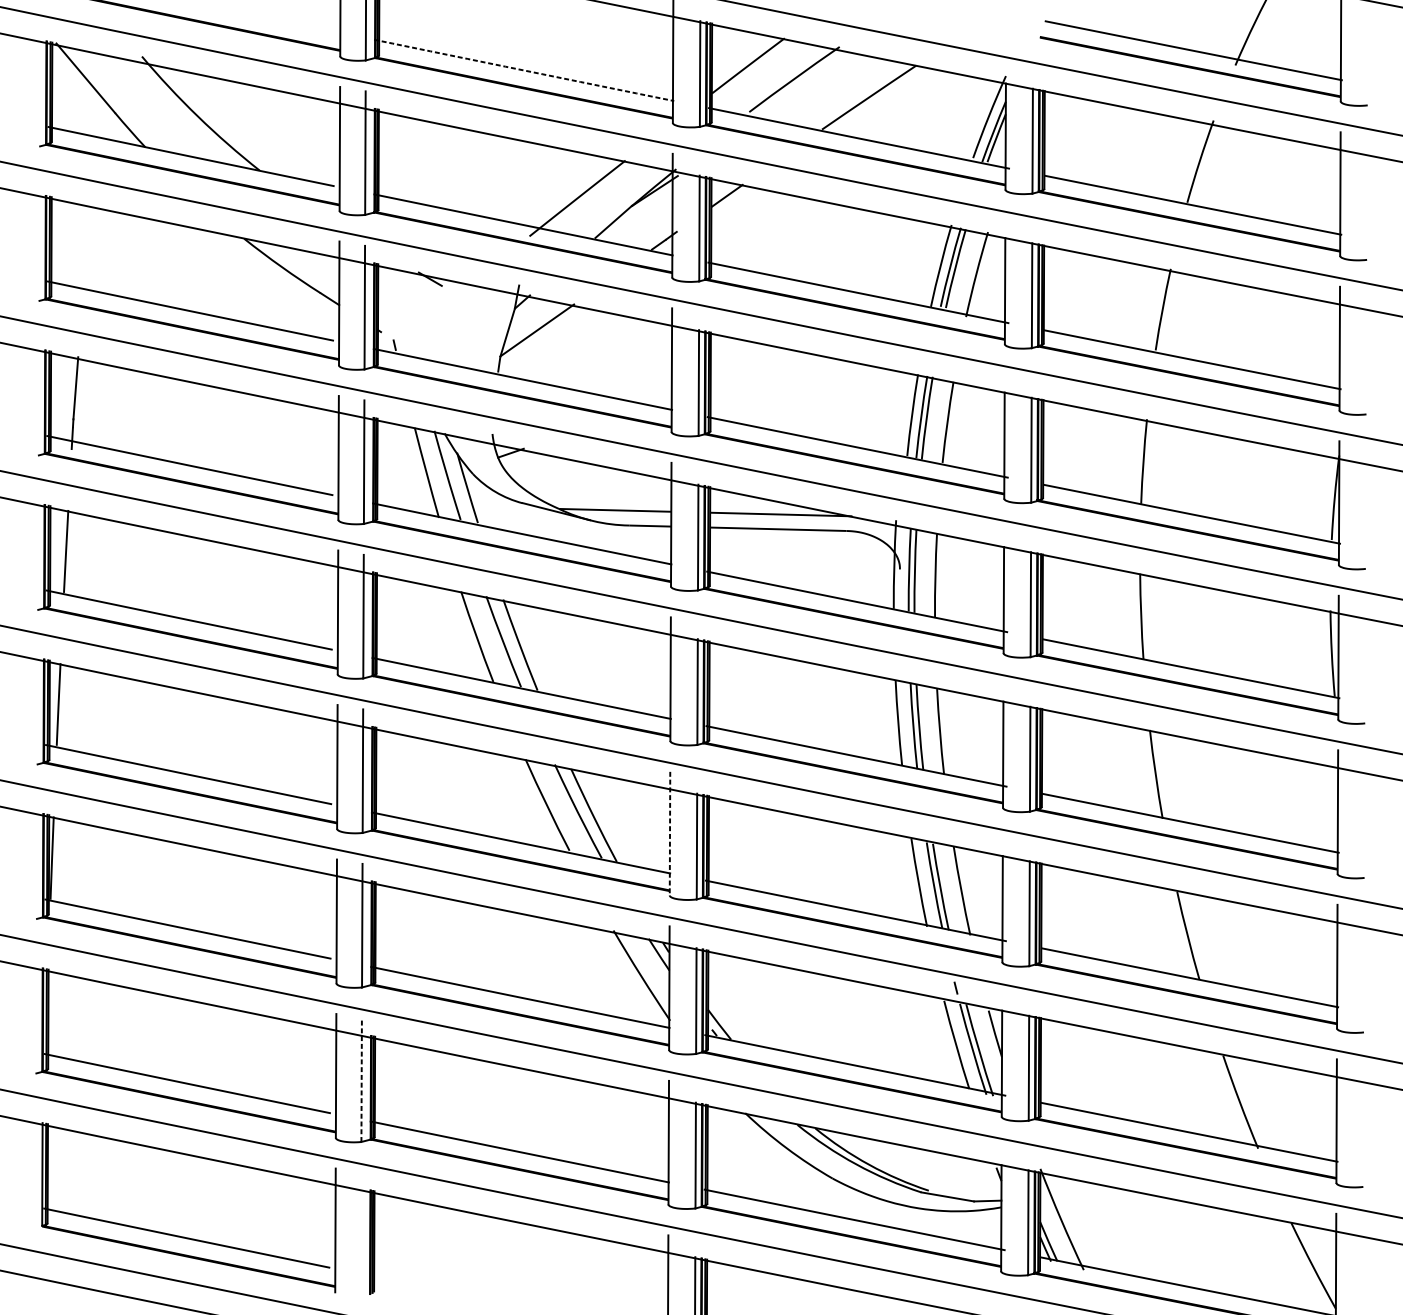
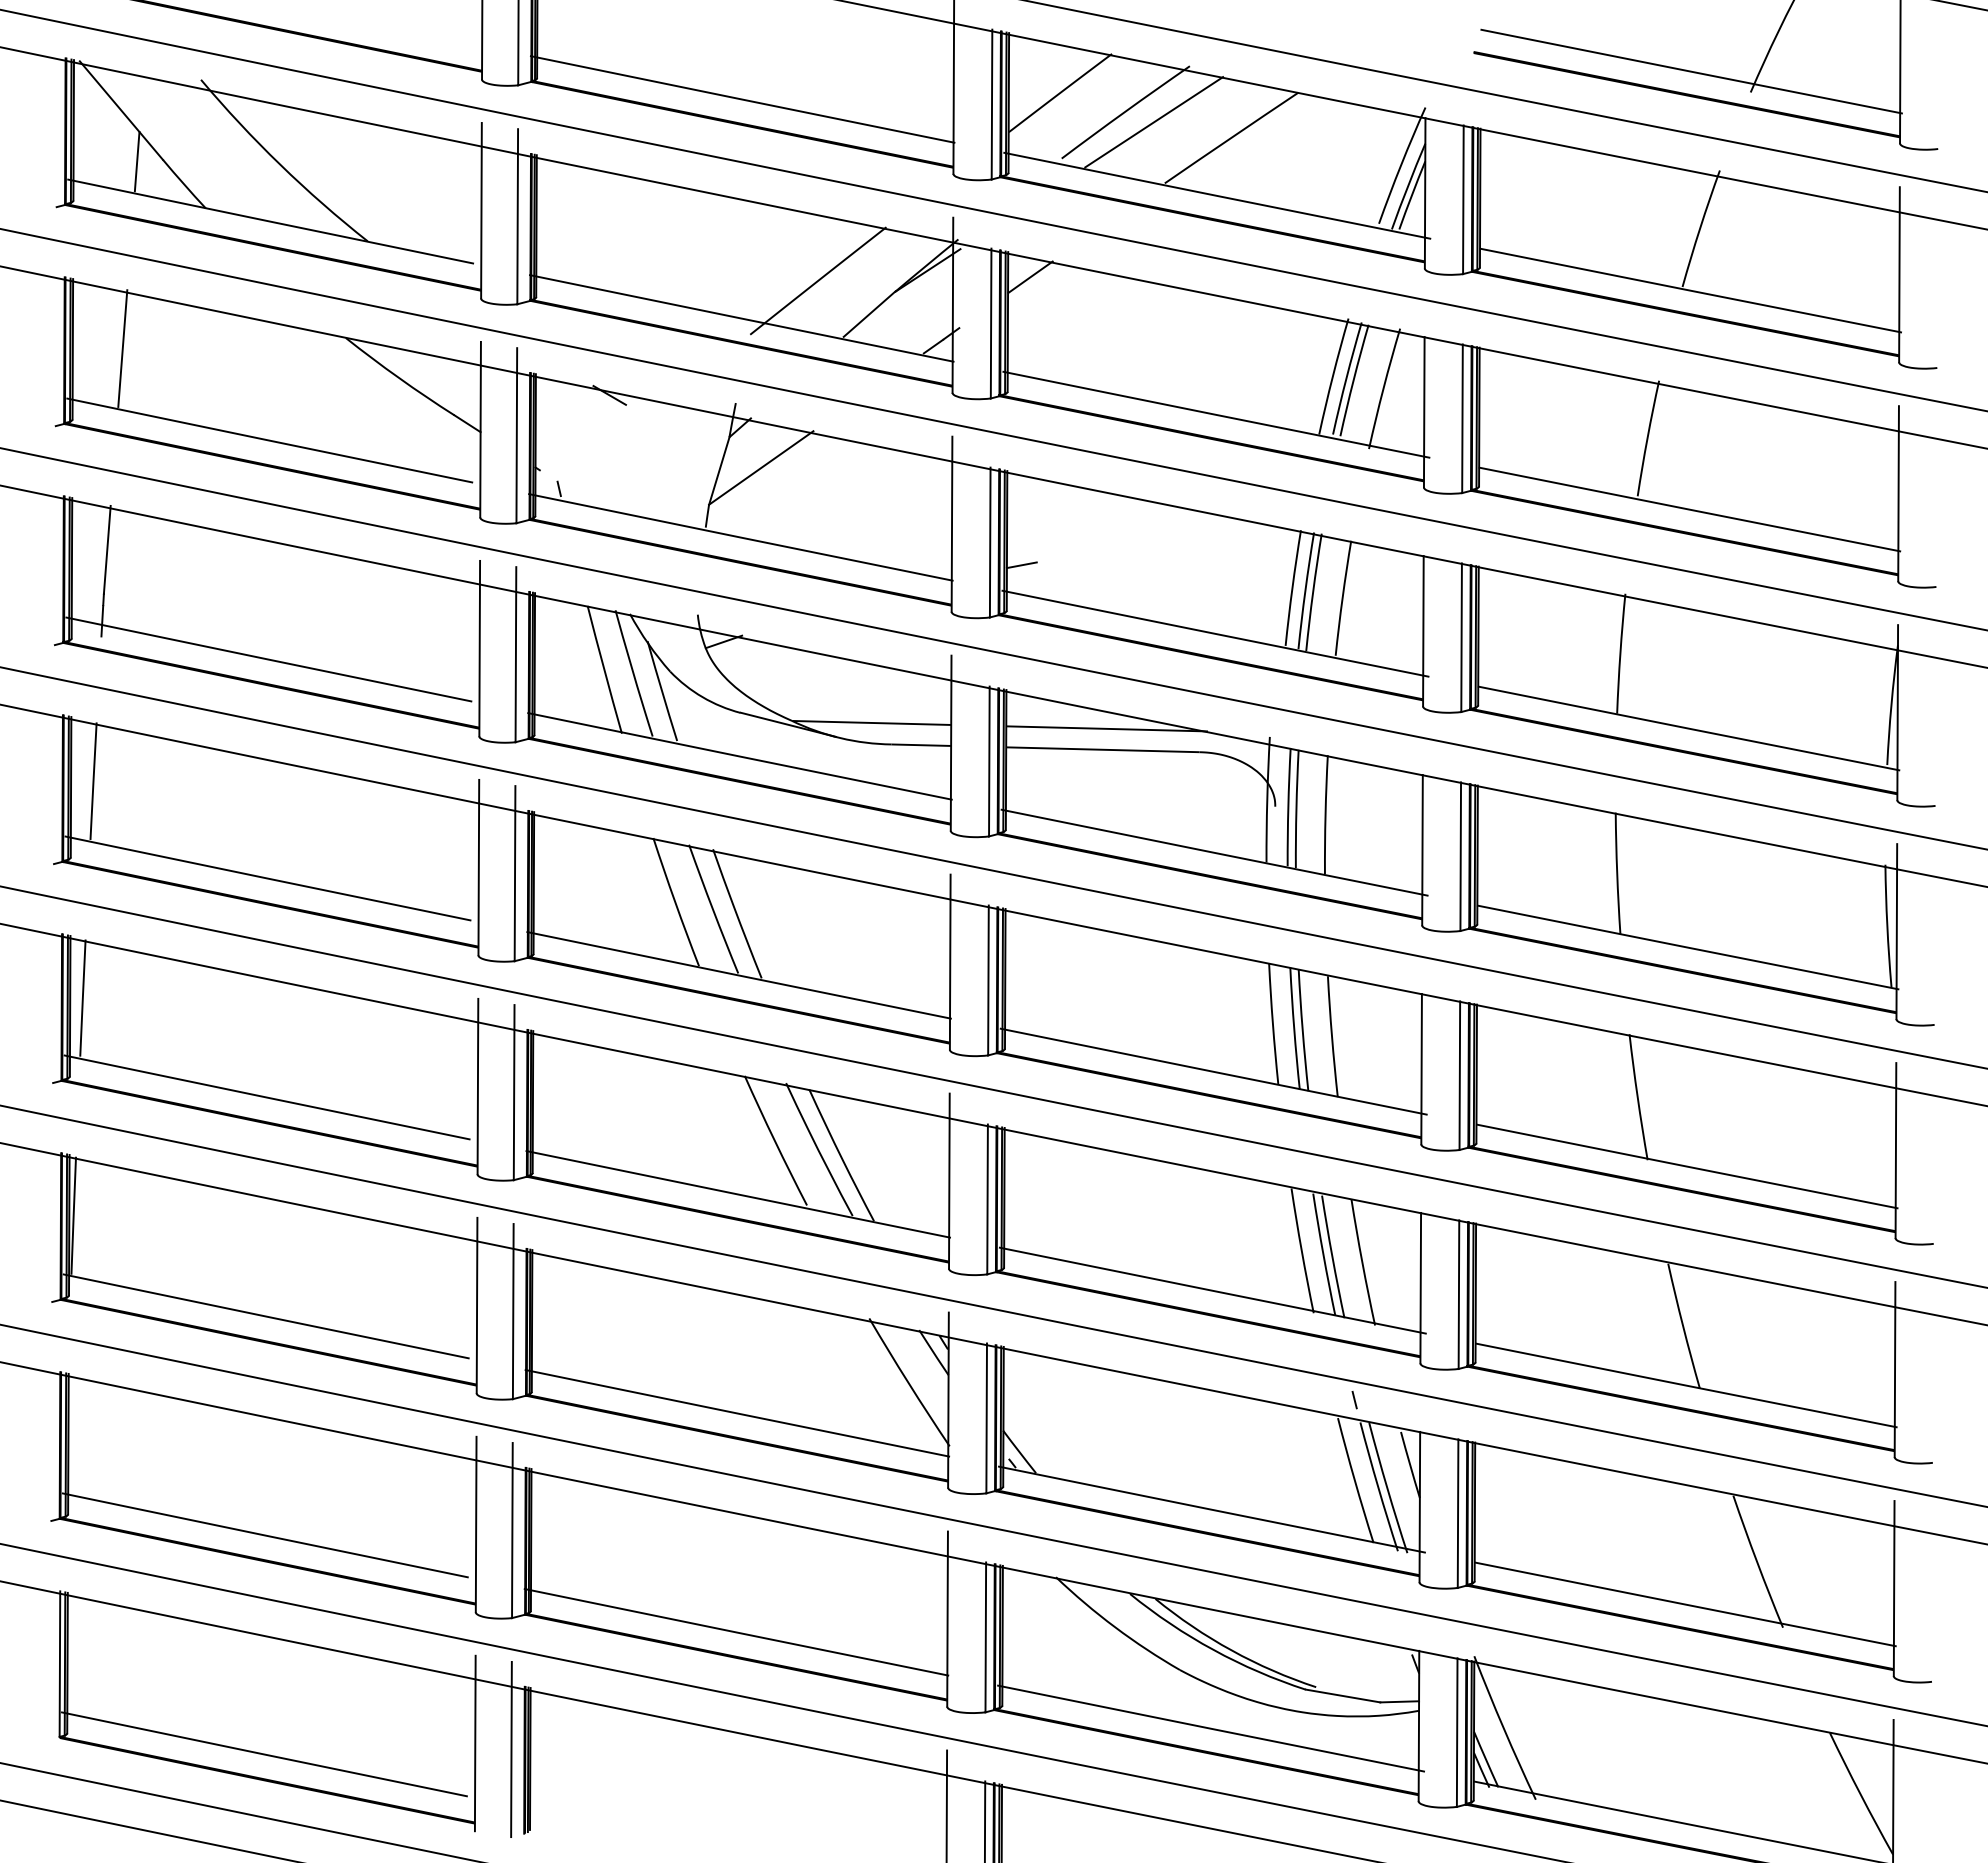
arc: (524, 70) -> (742, 99), dashed -> solid
line: (814, 86) -> (1154, 122), added
line: (96, 114) -> (136, 161), added
line: (86, 246) -> (122, 348), added
line: (720, 399) -> (1021, 565), added
line: (670, 833) -> (949, 1181), dashed -> solid
line: (361, 1080) -> (512, 1530), dashed -> solid
line: (361, 1234) -> (511, 1749), added

